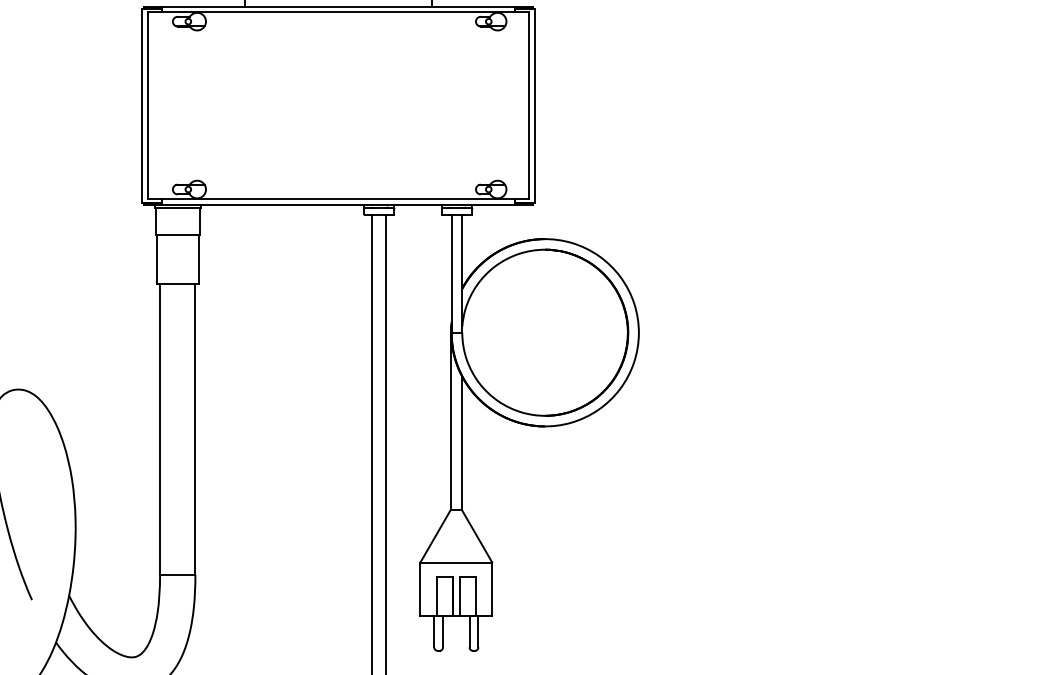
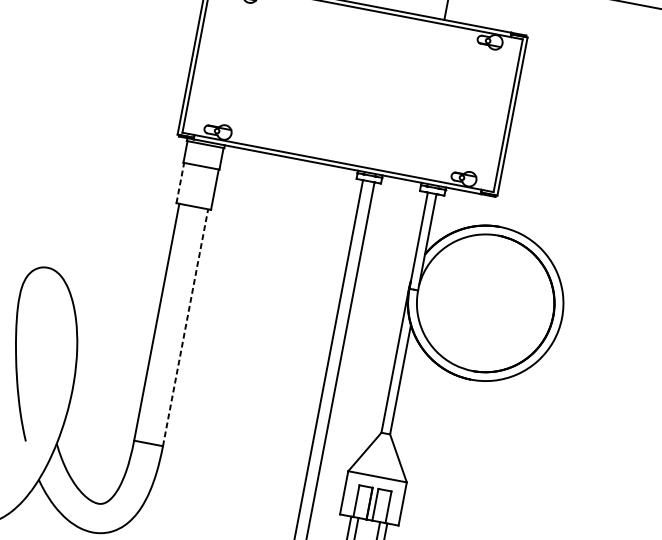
line: (156, 259) -> (180, 183), solid -> dashed
line: (195, 428) -> (185, 327), solid -> dashed

